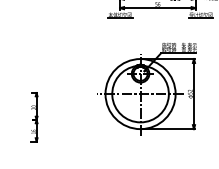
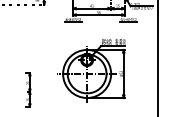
part: (34, 116) -> (28, 89), moved

